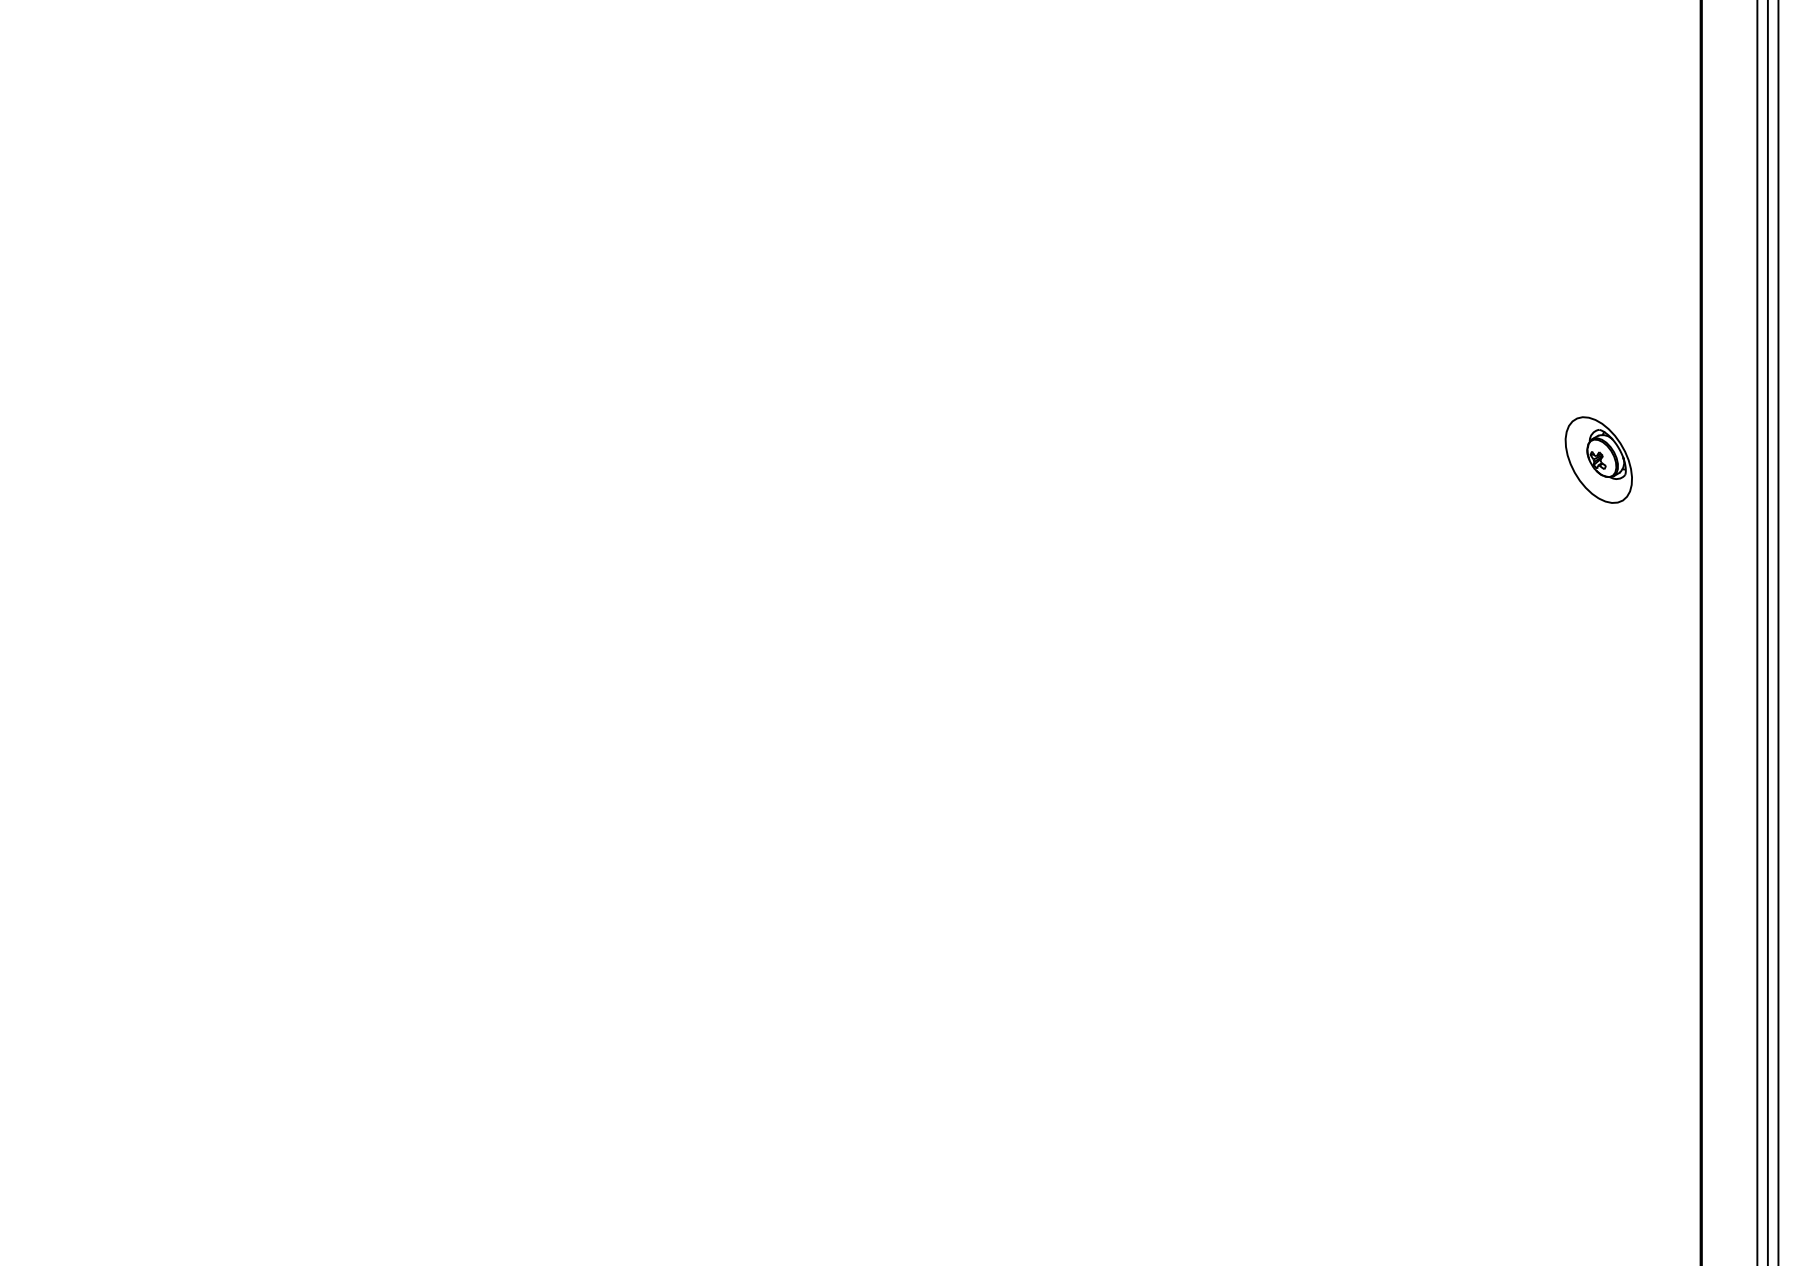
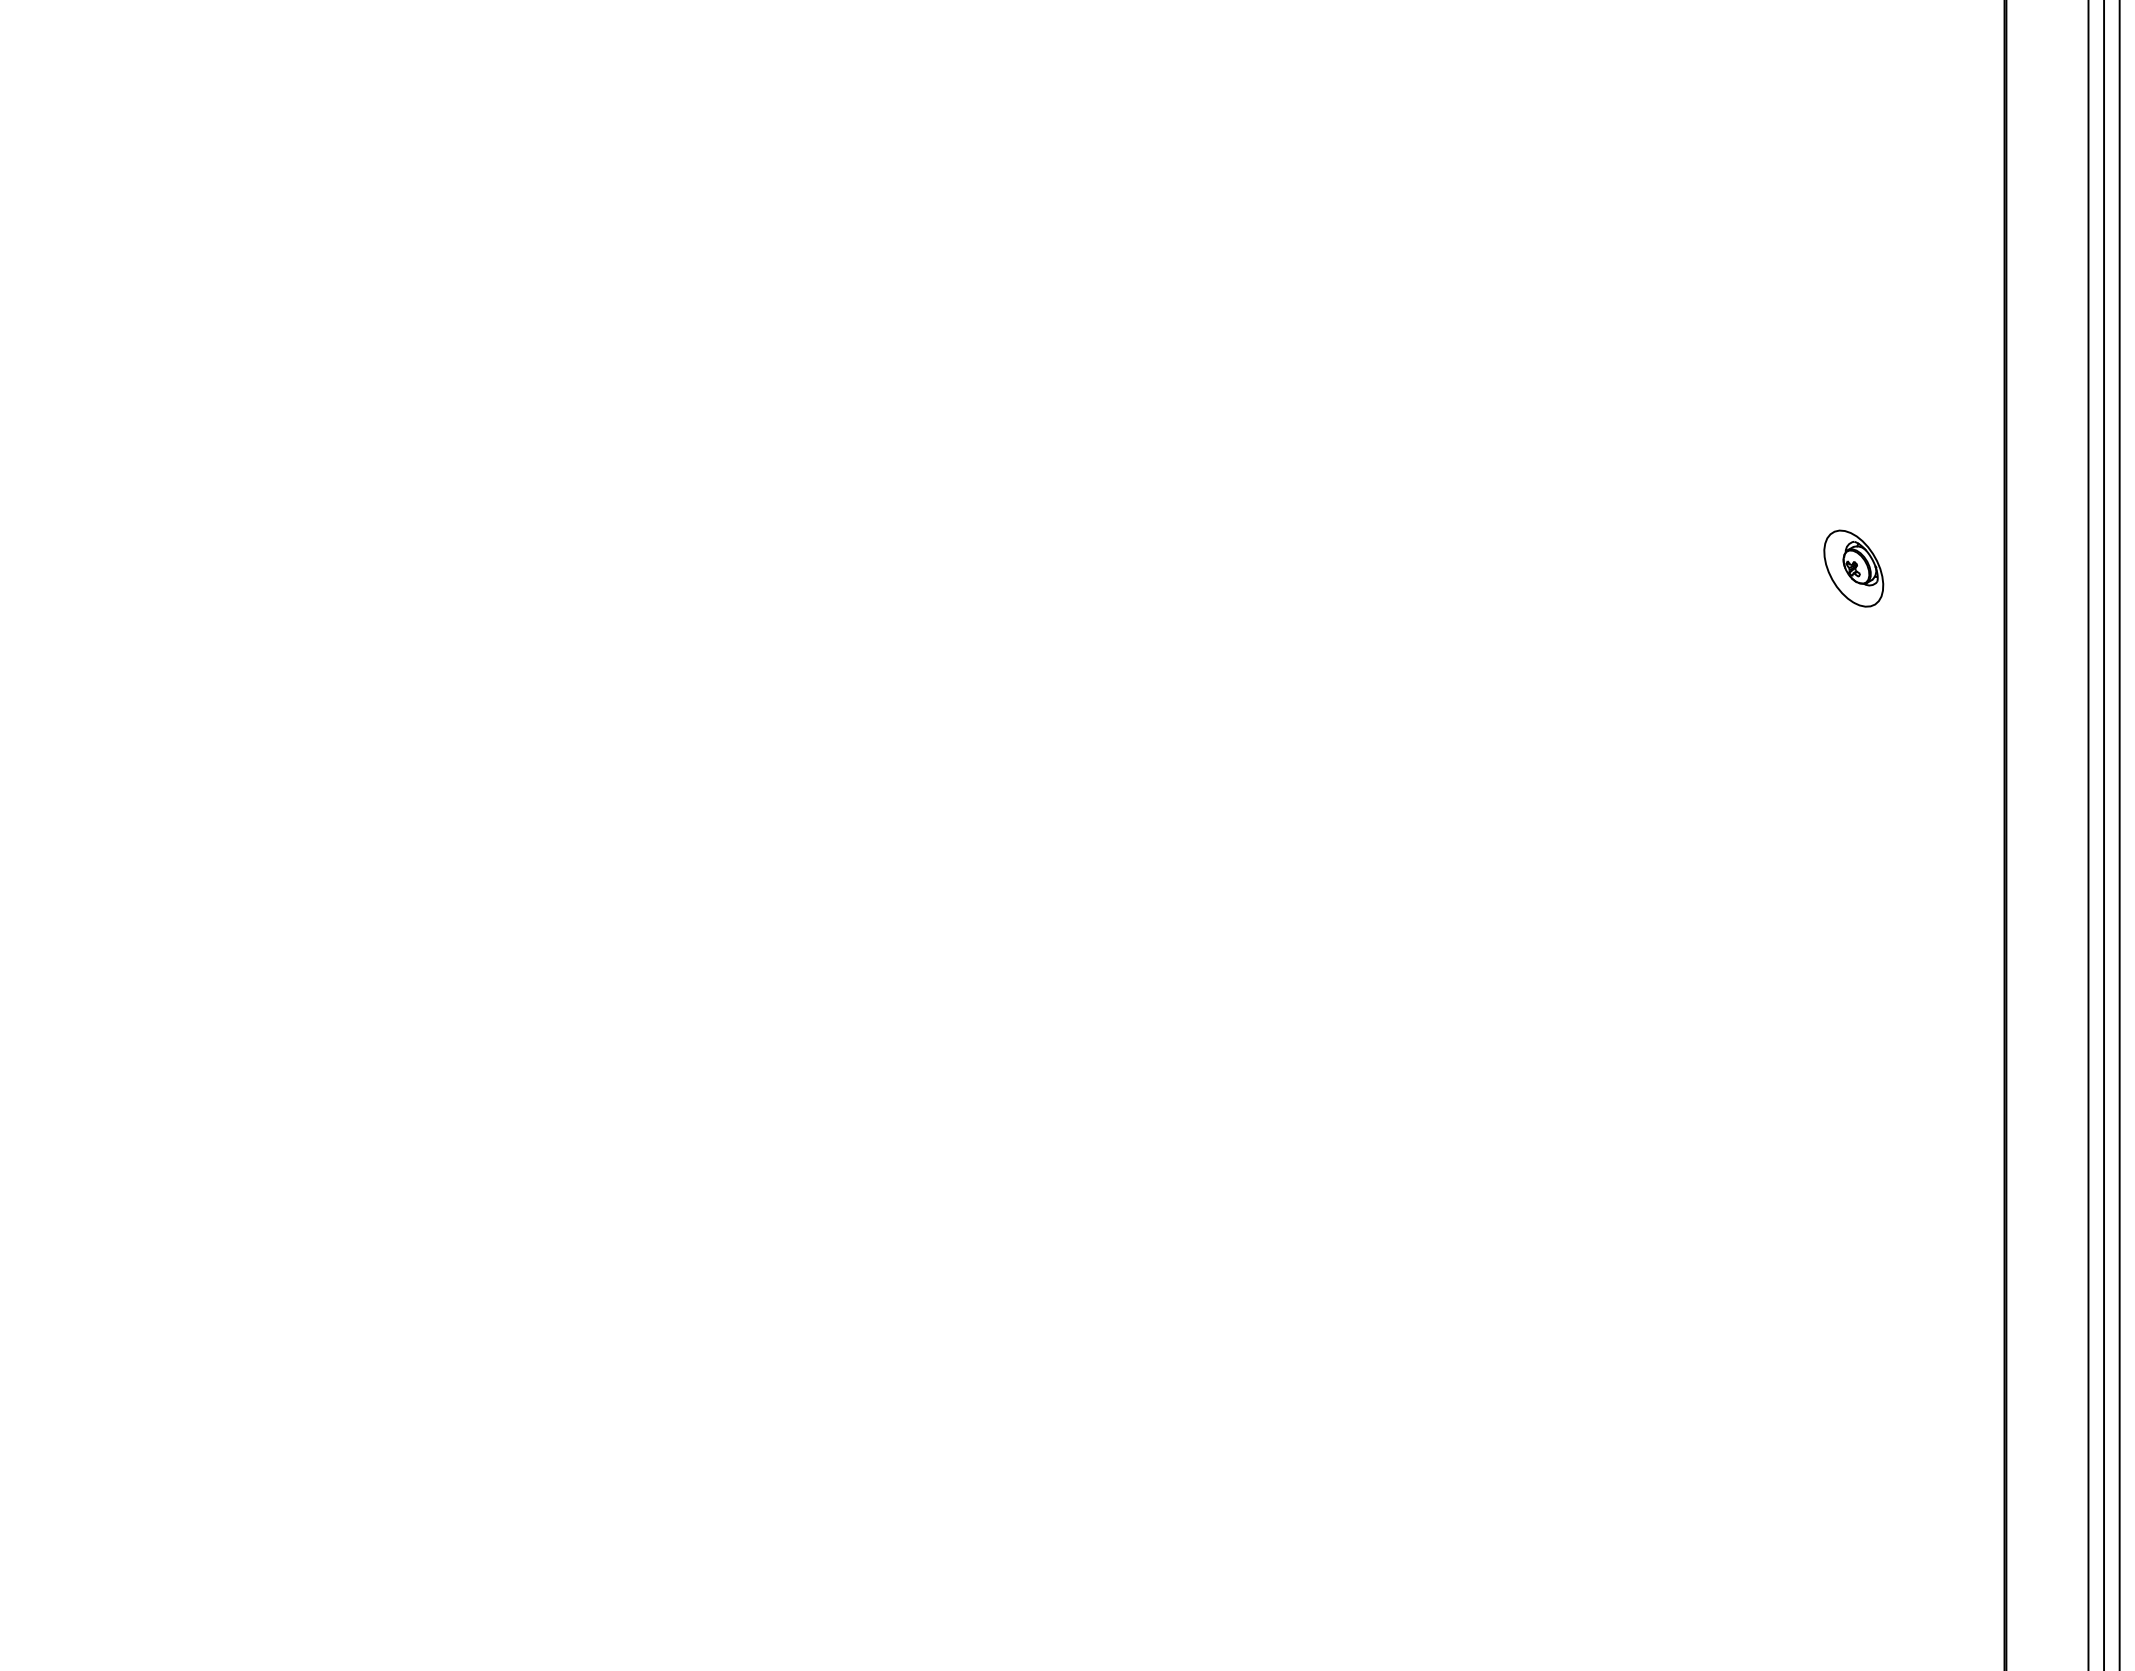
part: (1598, 459) -> (1853, 567), size x0.6

